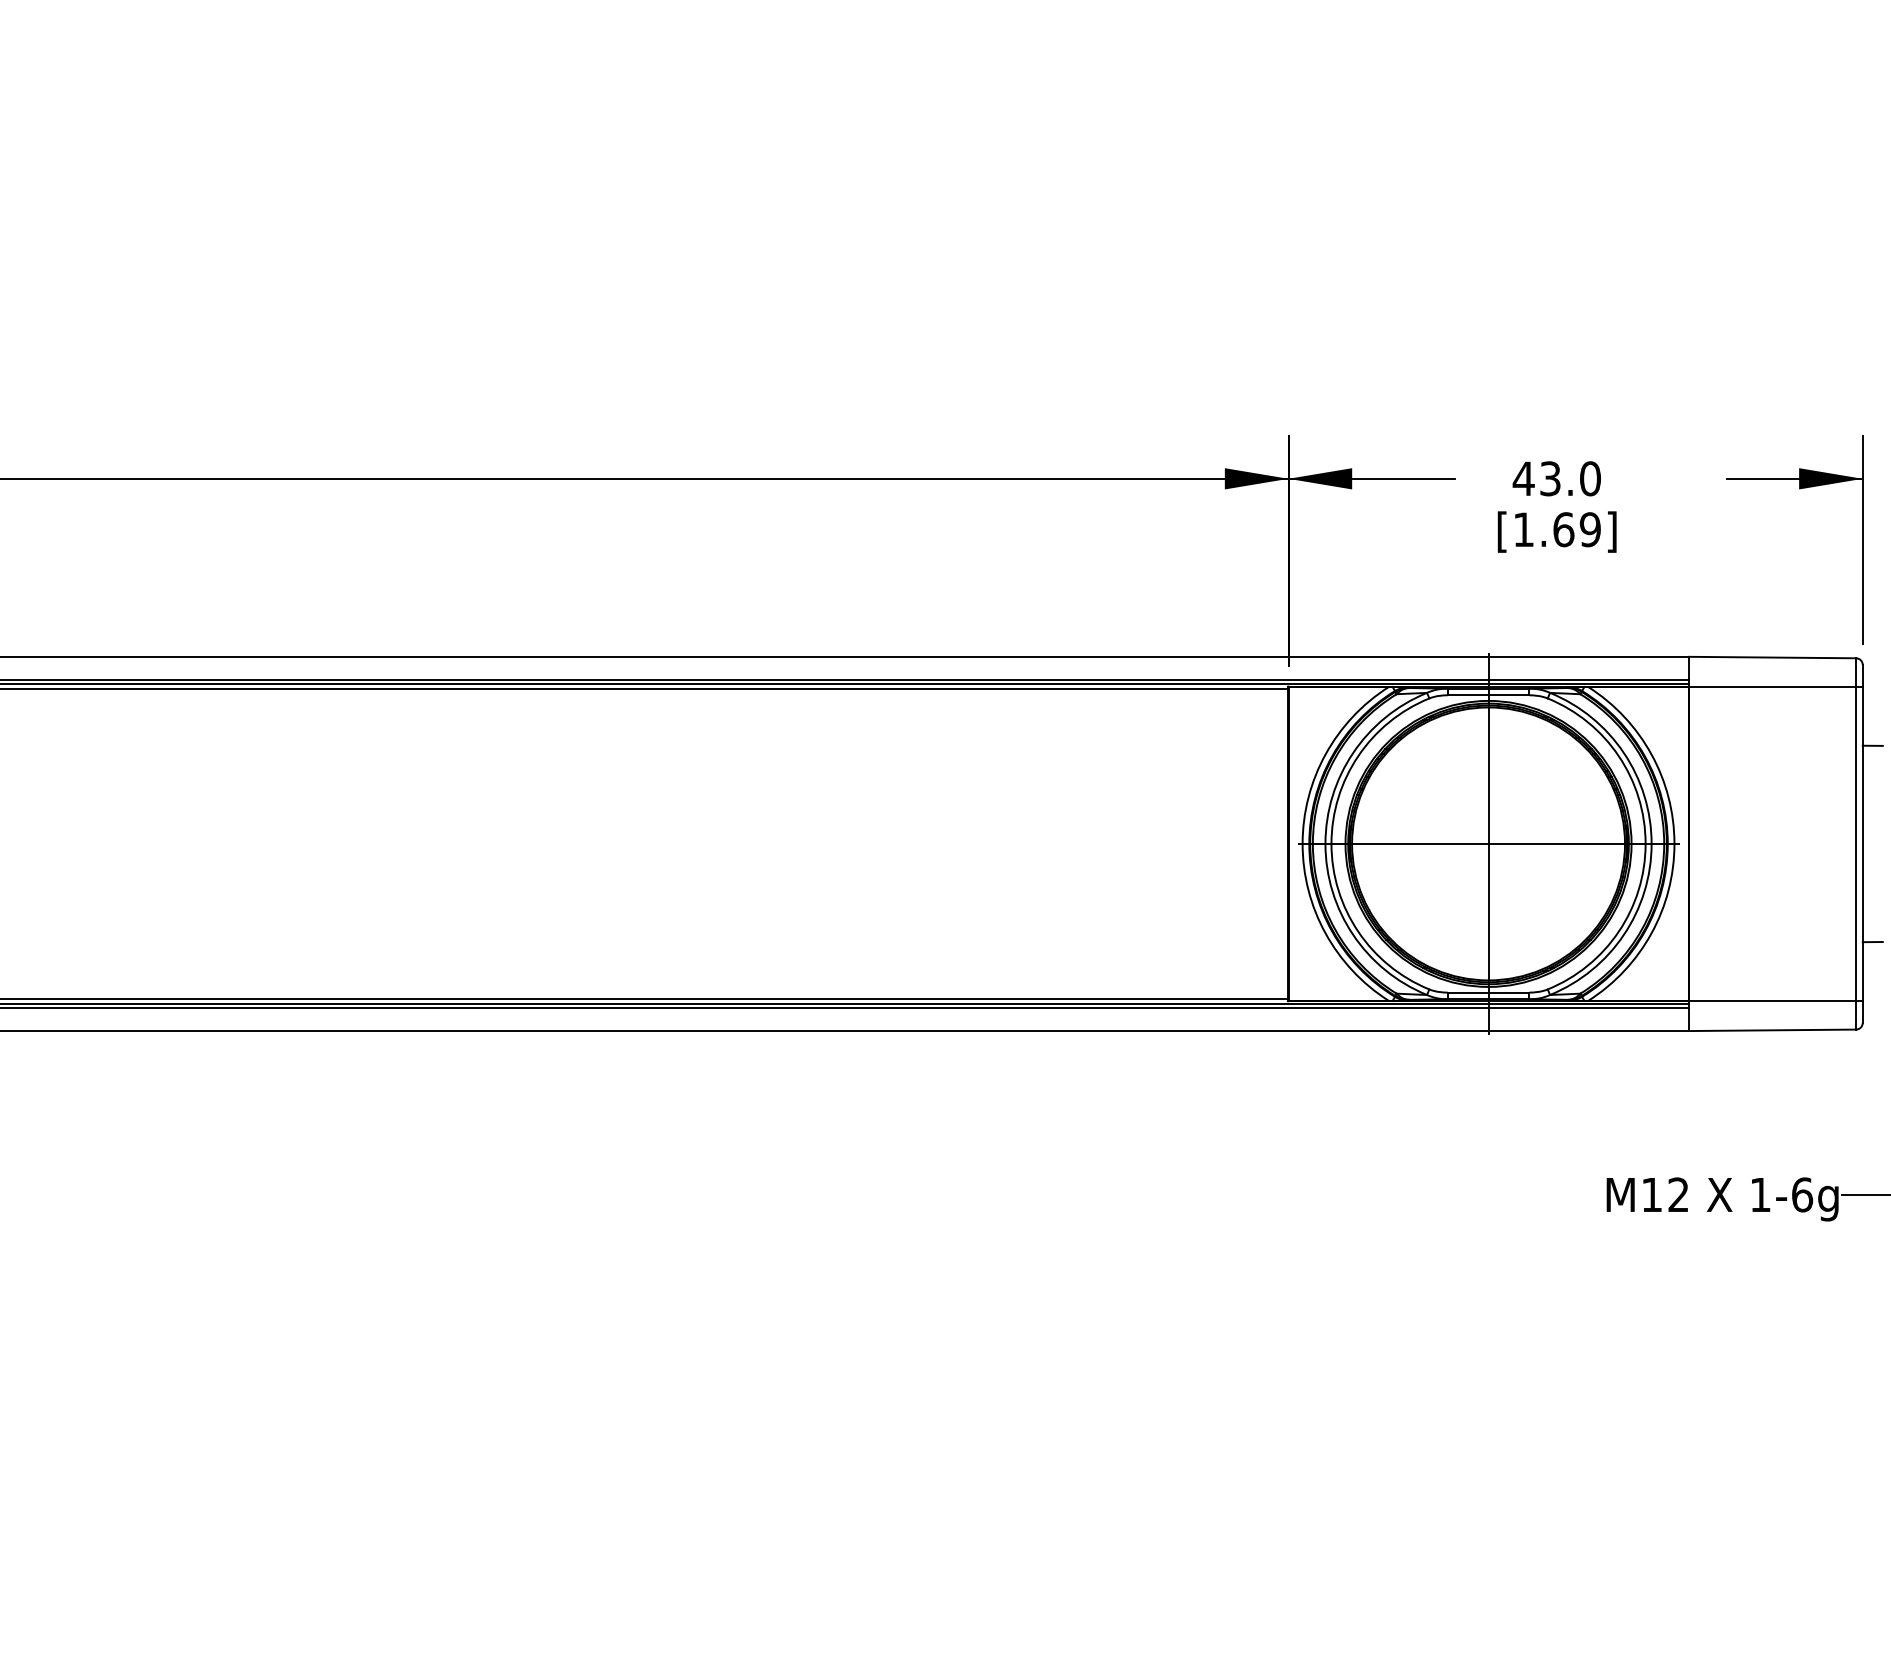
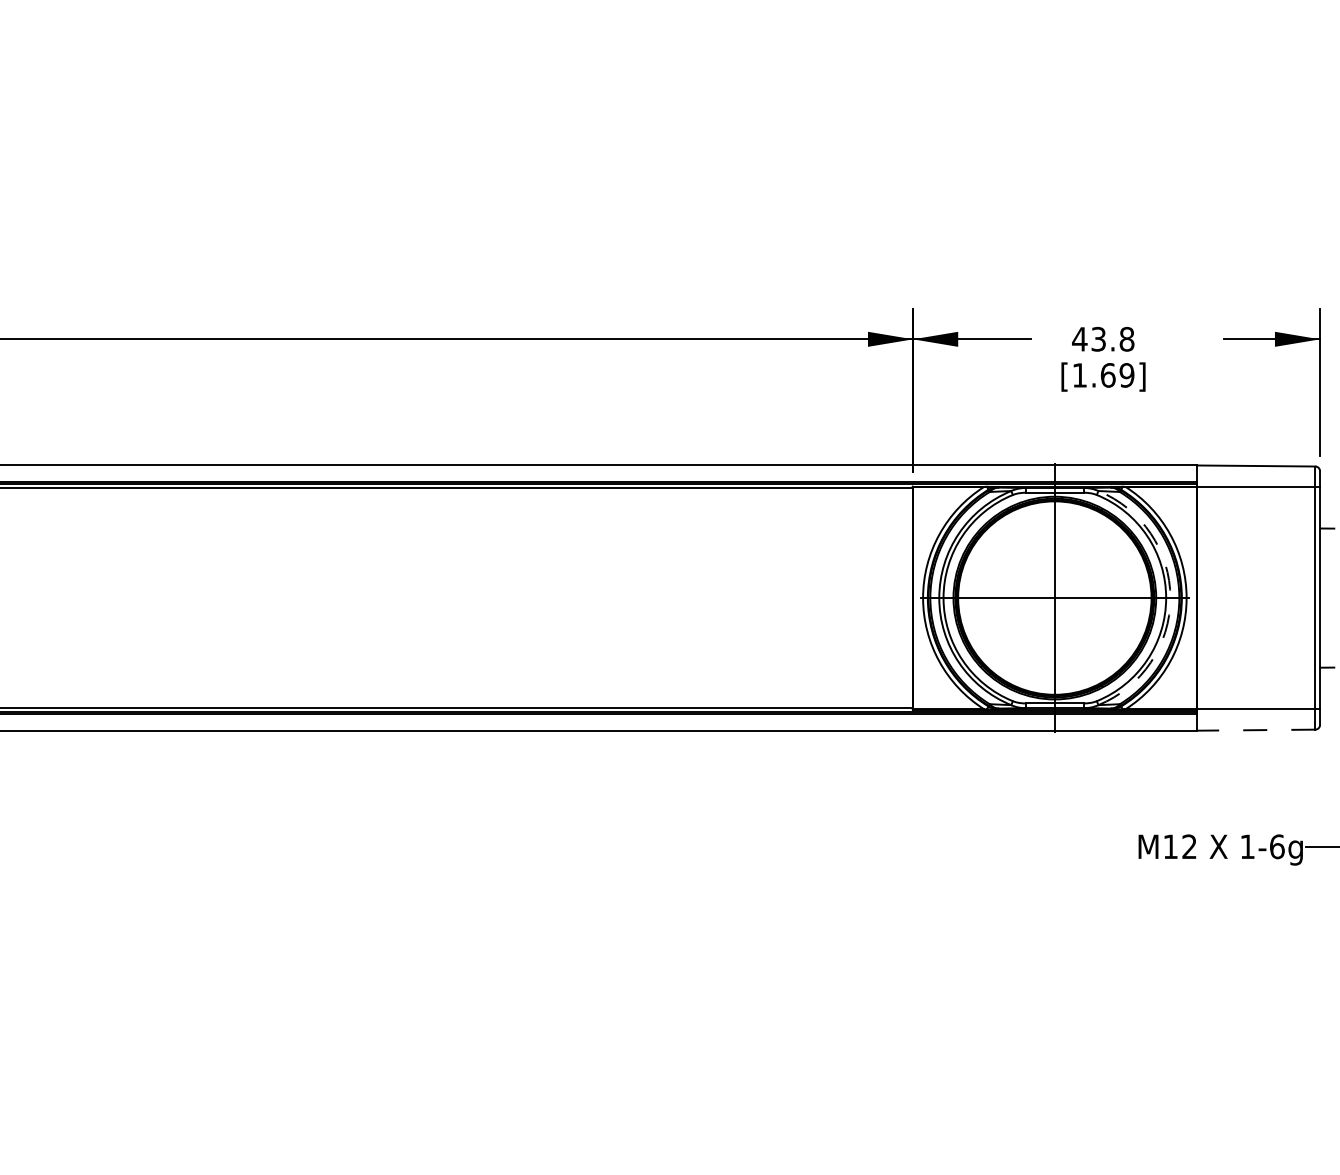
text: (1590, 478) -> (1127, 339), 43.0 -> 43.8
arc: (1651, 843) -> (1170, 597), solid -> dashed
line: (1772, 1030) -> (1256, 730), solid -> dashed

